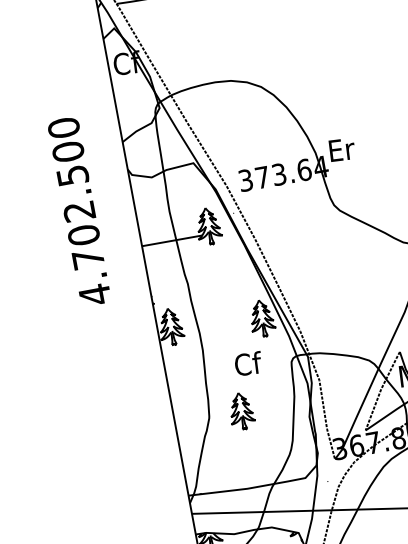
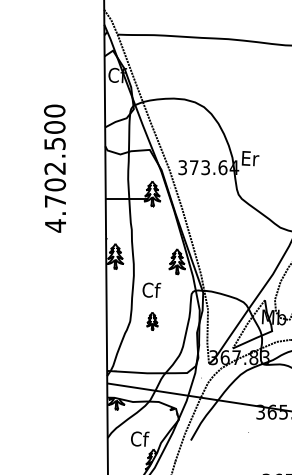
text: (78, 211) -> (54, 168), moved
text: (247, 362) -> (151, 289), moved
part: (241, 412) -> (152, 321), size x0.7

